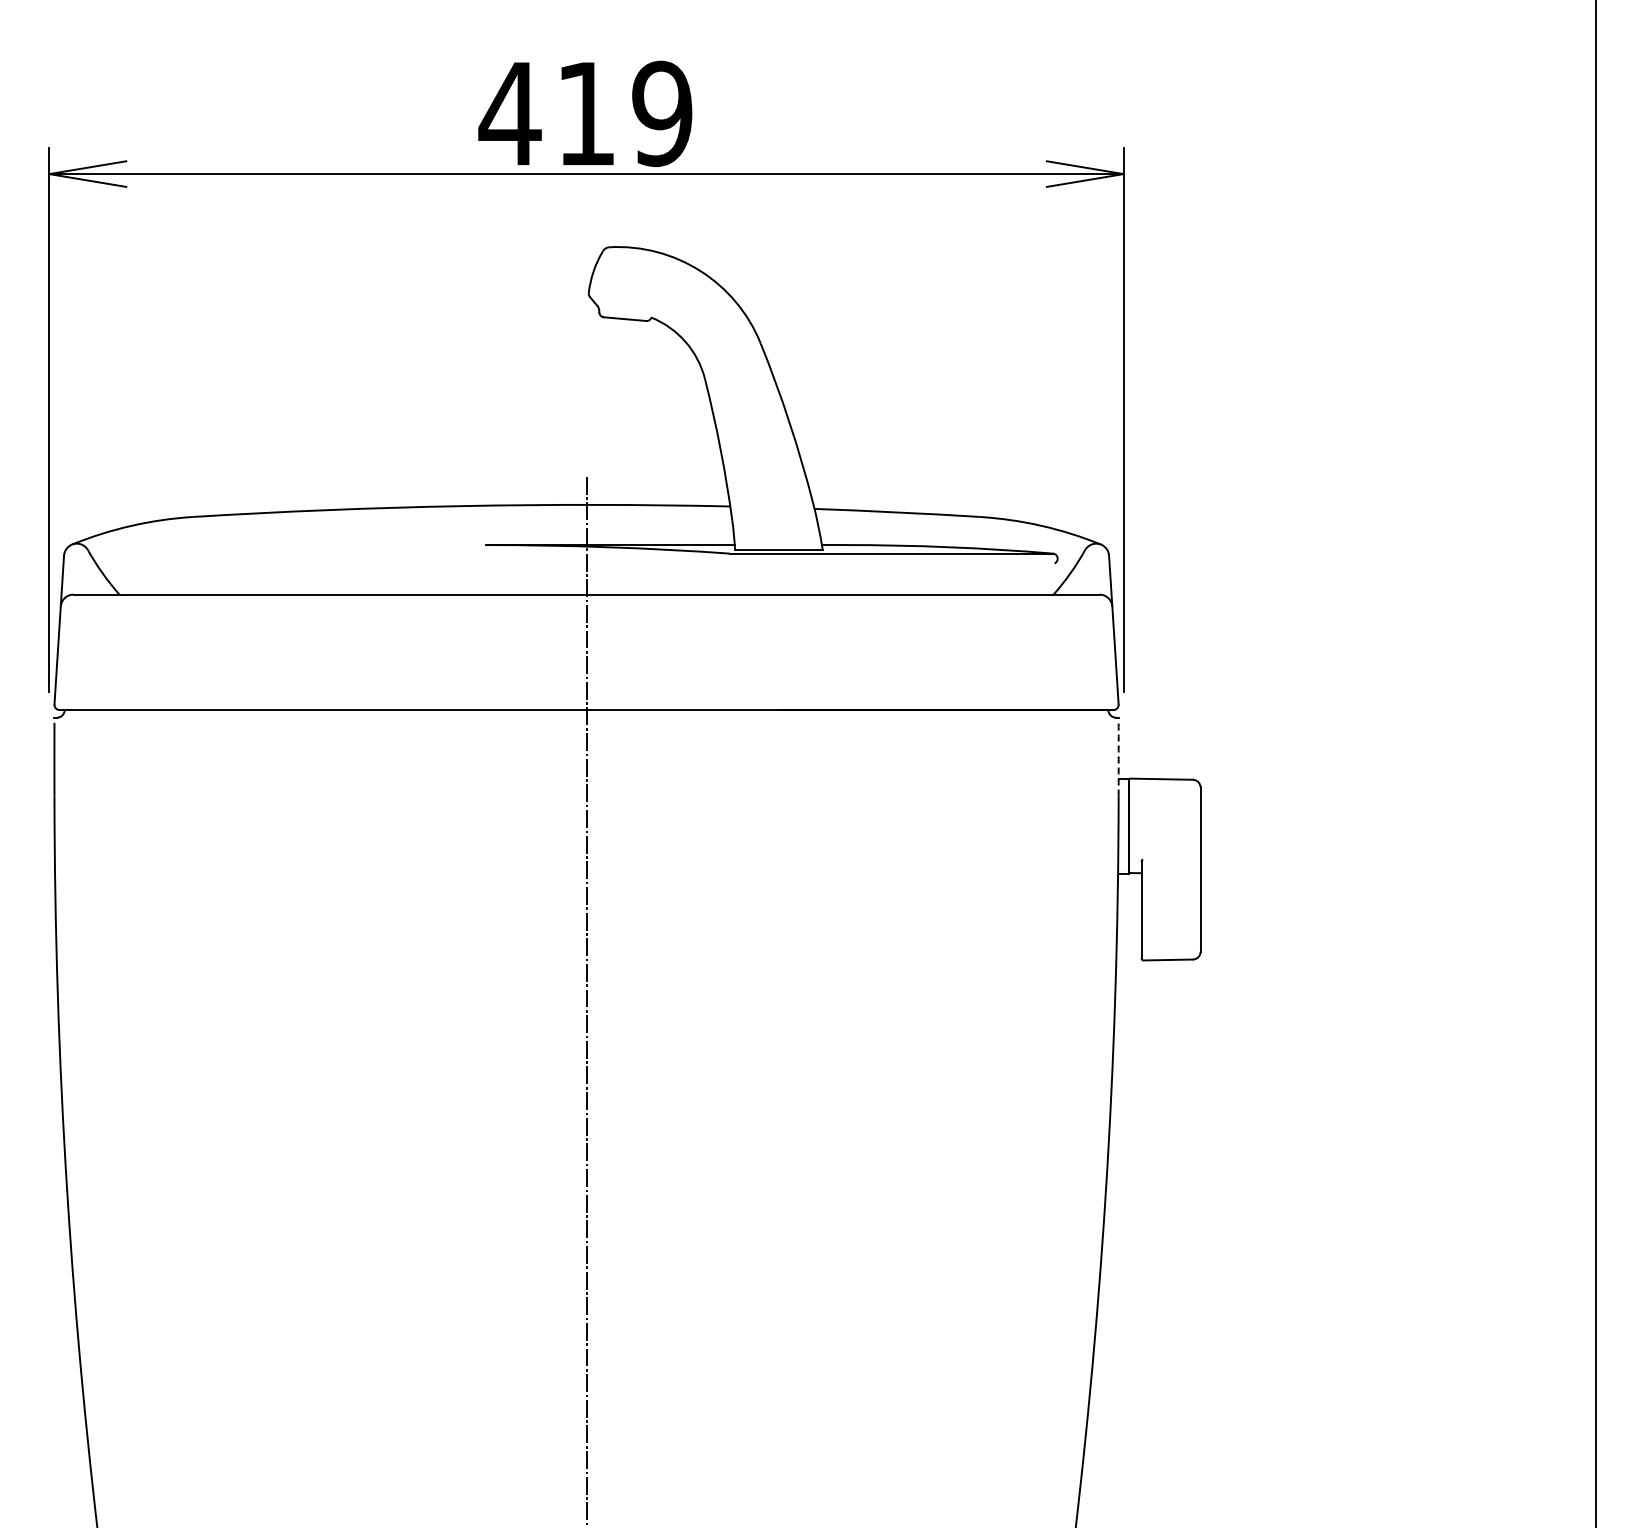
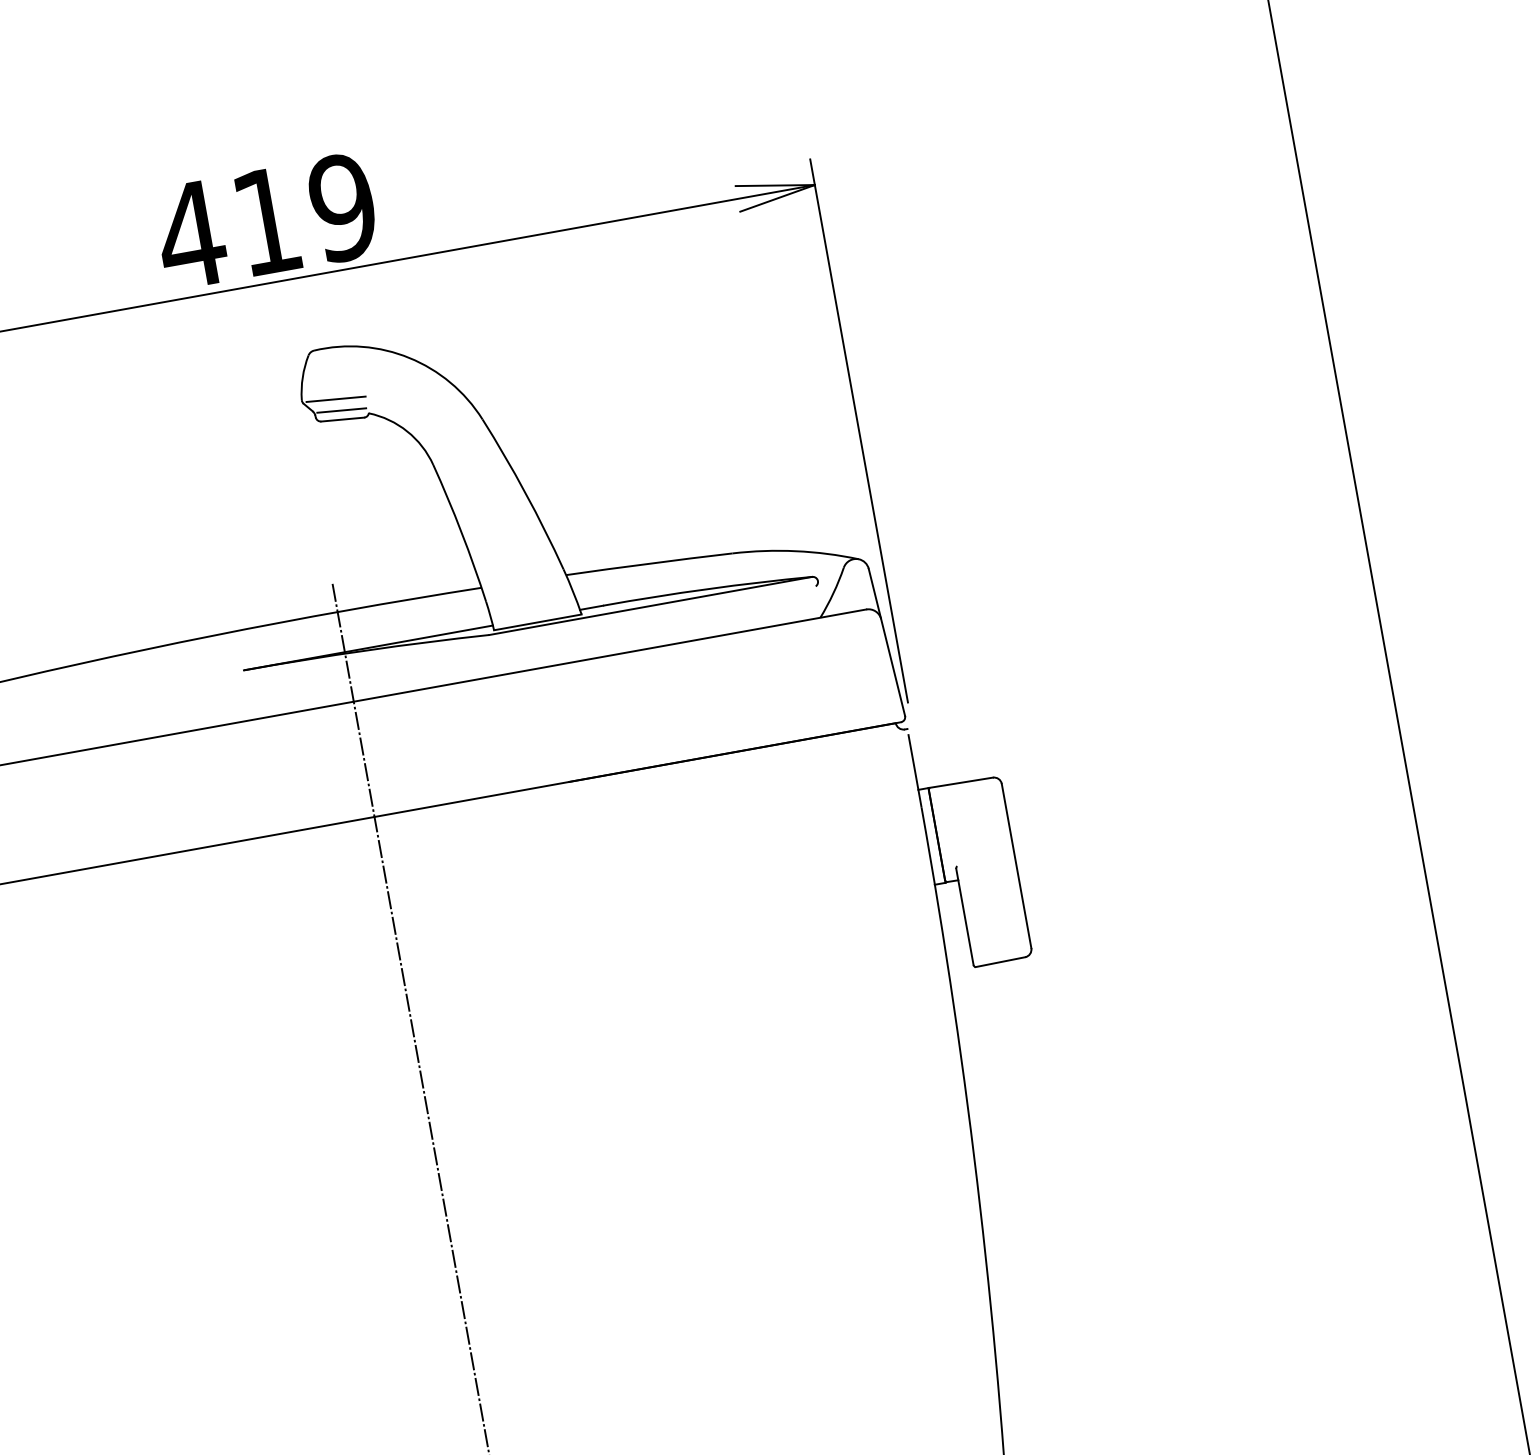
line: (622, 297) -> (336, 398), added
line: (625, 310) -> (341, 410), added
arc: (1118, 759) -> (914, 770), dashed -> solid

